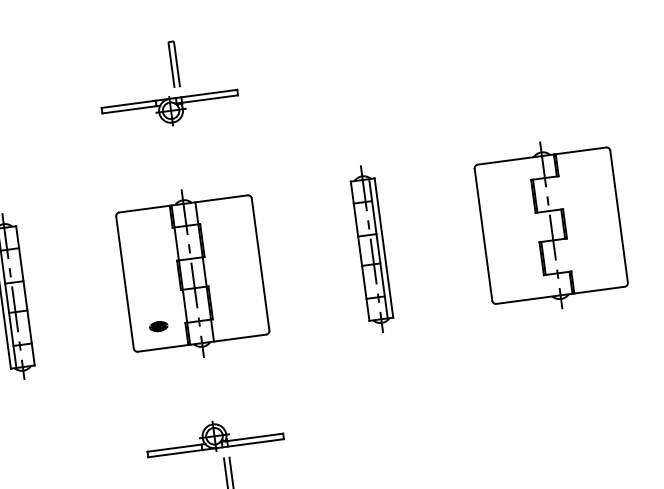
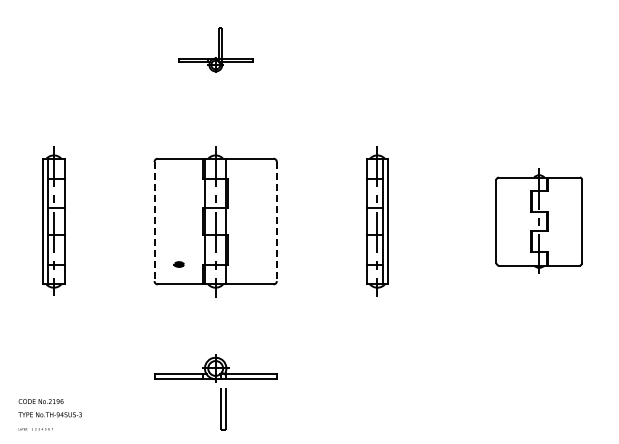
part: (167, 84) -> (215, 50), size x0.6
part: (551, 225) -> (539, 221), size x0.7
line: (260, 264) -> (276, 221), solid -> dashed
line: (124, 282) -> (154, 221), solid -> dashed
part: (157, 326) -> (178, 264), size x0.6

